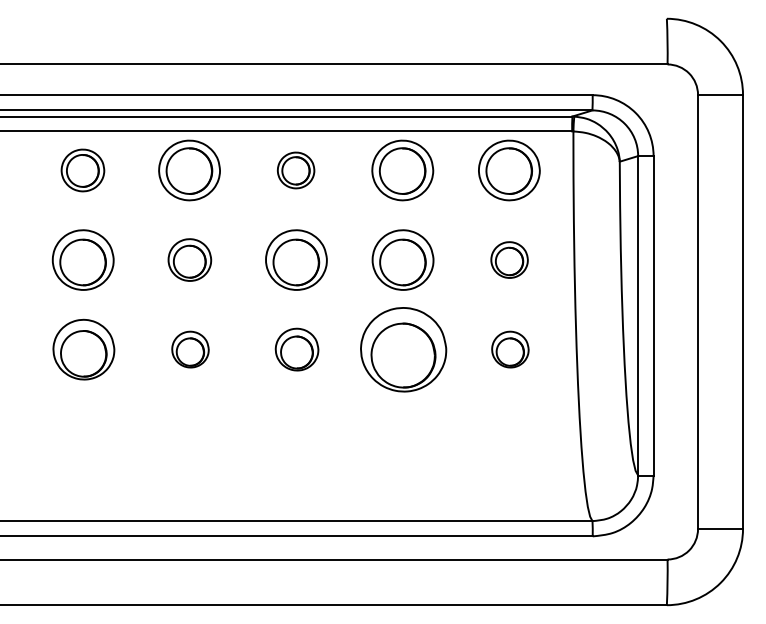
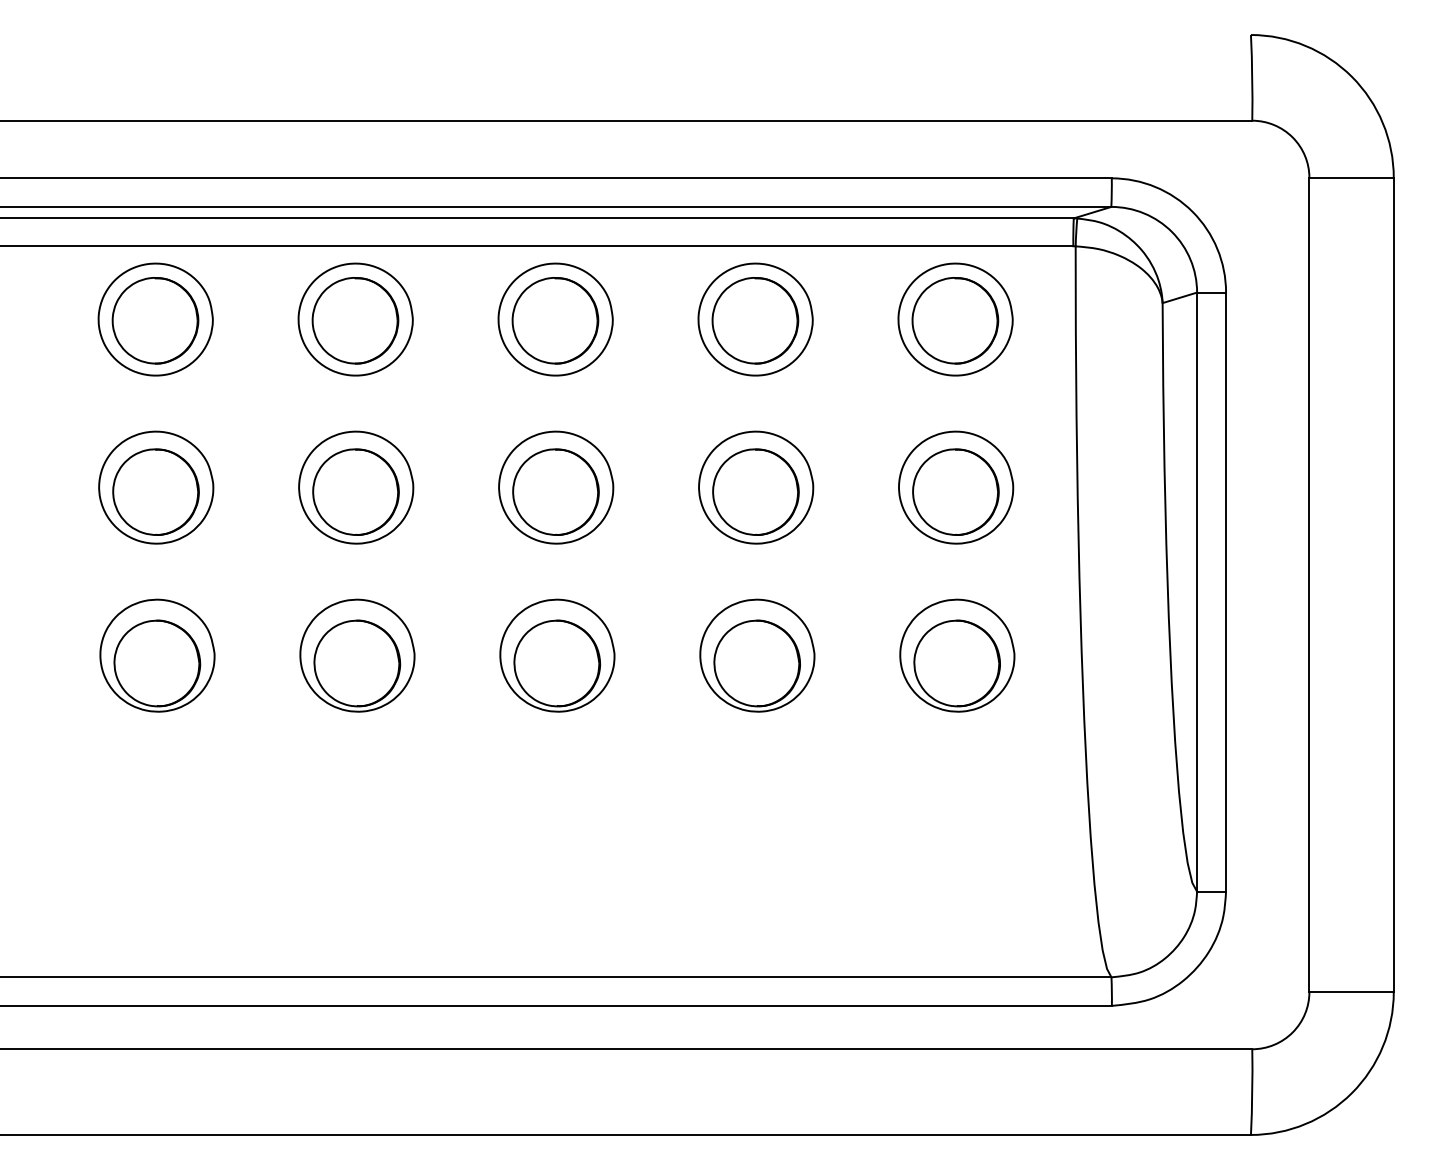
part: (82, 170) -> (154, 319), size x1.43
part: (295, 170) -> (554, 319), size x1.67
part: (189, 259) -> (355, 486), size x1.43
part: (509, 259) -> (955, 486), size x1.67
part: (190, 349) -> (357, 655), size x1.67
part: (296, 349) -> (556, 655), size x1.43
part: (403, 349) -> (756, 655), size x0.71
part: (510, 349) -> (957, 655), size x1.67

